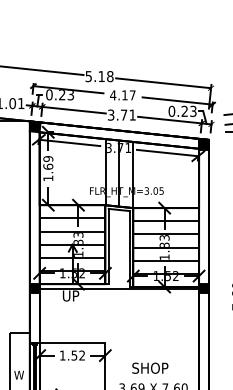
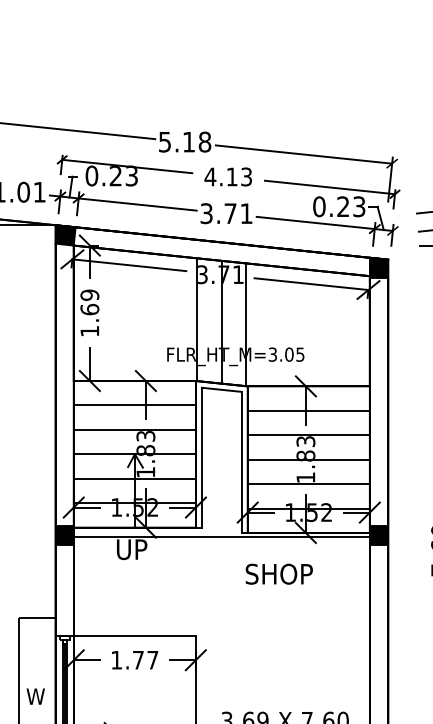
text: (132, 95) -> (246, 177), 4.17 -> 4.13
text: (77, 355) -> (144, 660), 1.52 -> 1.77
text: (150, 367) -> (279, 572), moved

